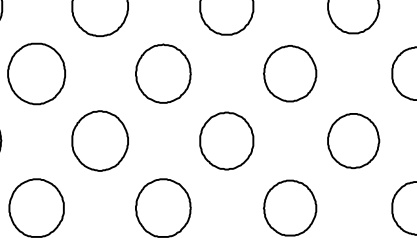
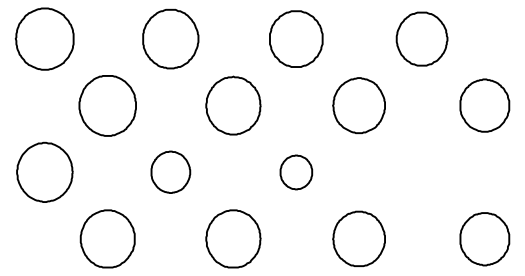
part: (99, 140) -> (170, 171), size x0.7
part: (226, 141) -> (296, 172), size x0.6
part: (353, 141) -> (421, 172), removed

